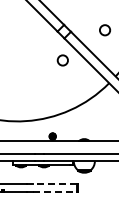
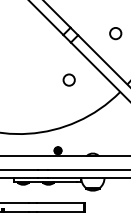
circle: (62, 60) -> (68, 80), moved
line: (54, 184) -> (59, 203), dashed -> solid
line: (54, 191) -> (59, 211), dashed -> solid

